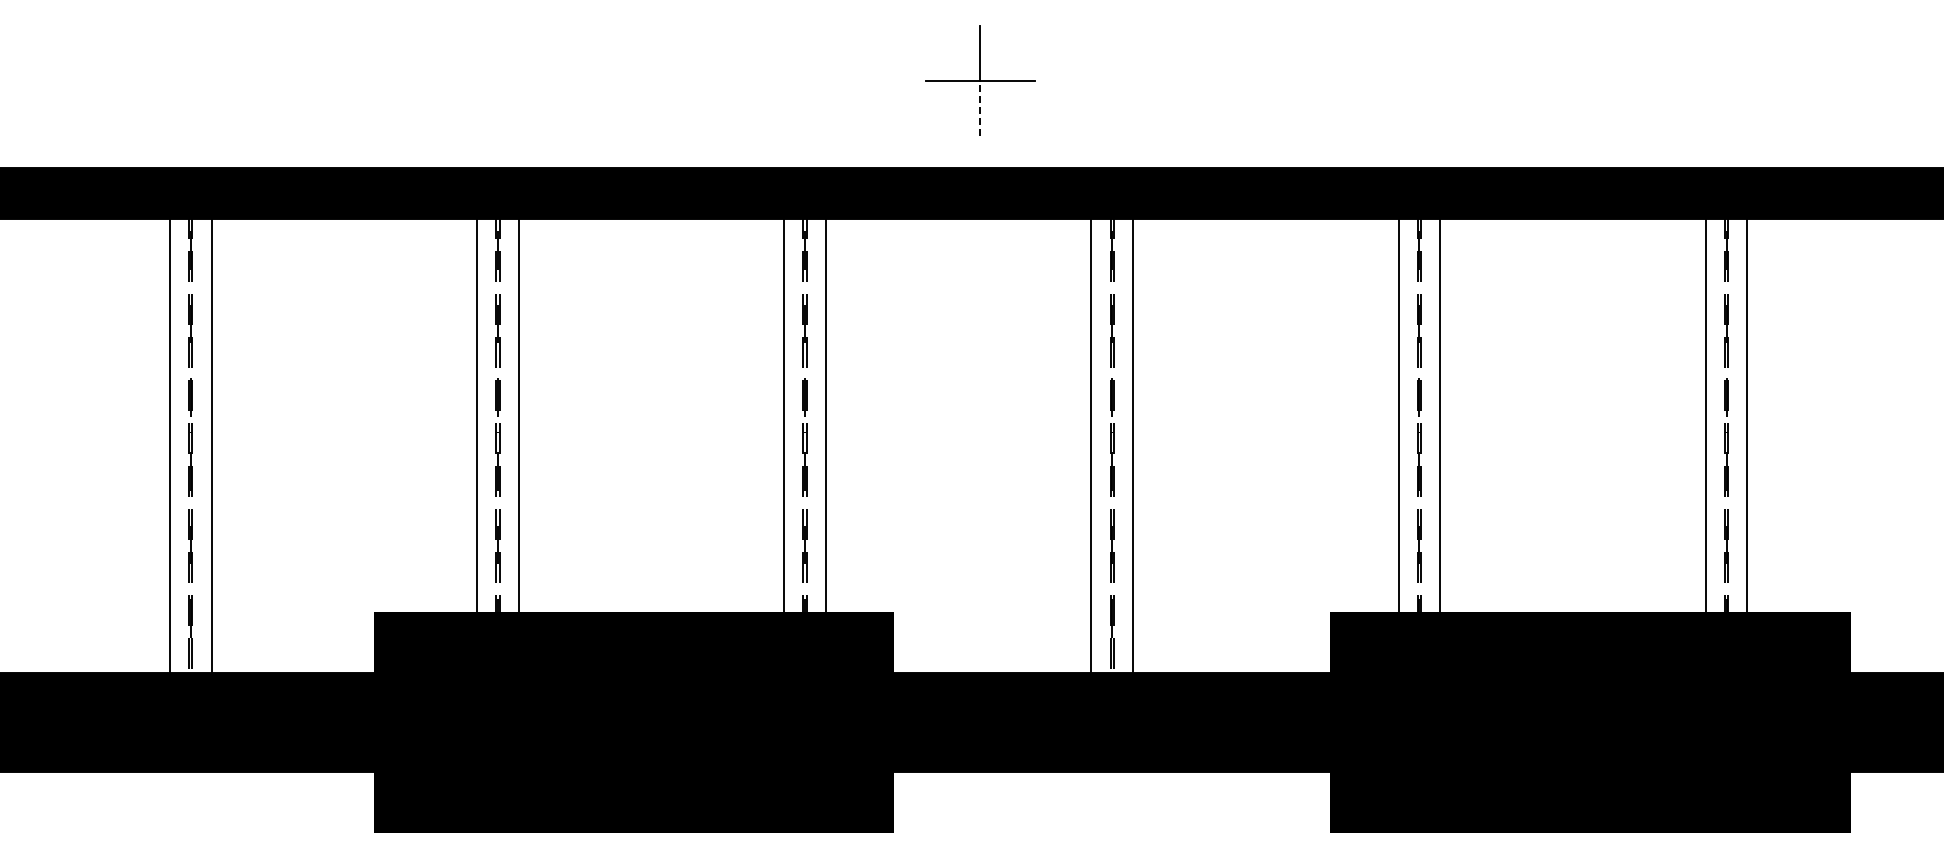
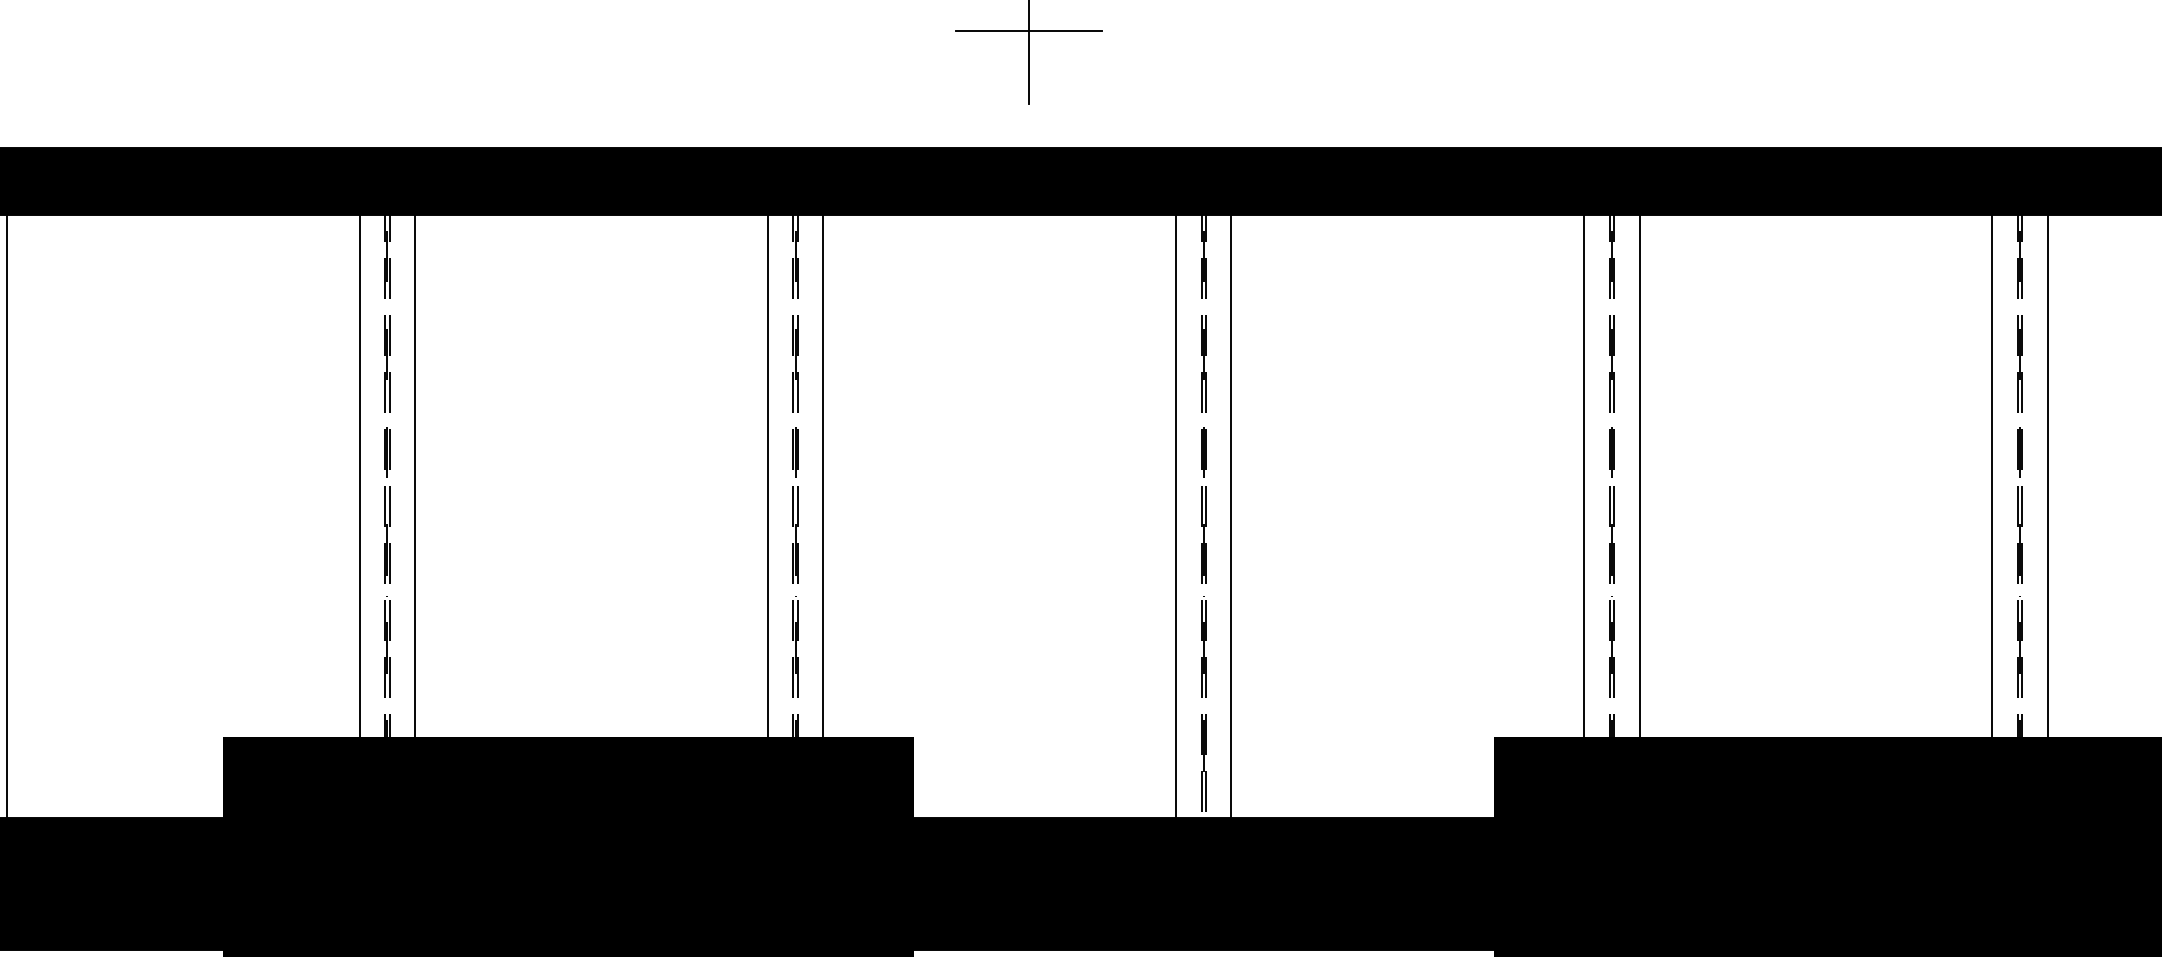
line: (980, 107) -> (1028, 66), dashed -> solid

